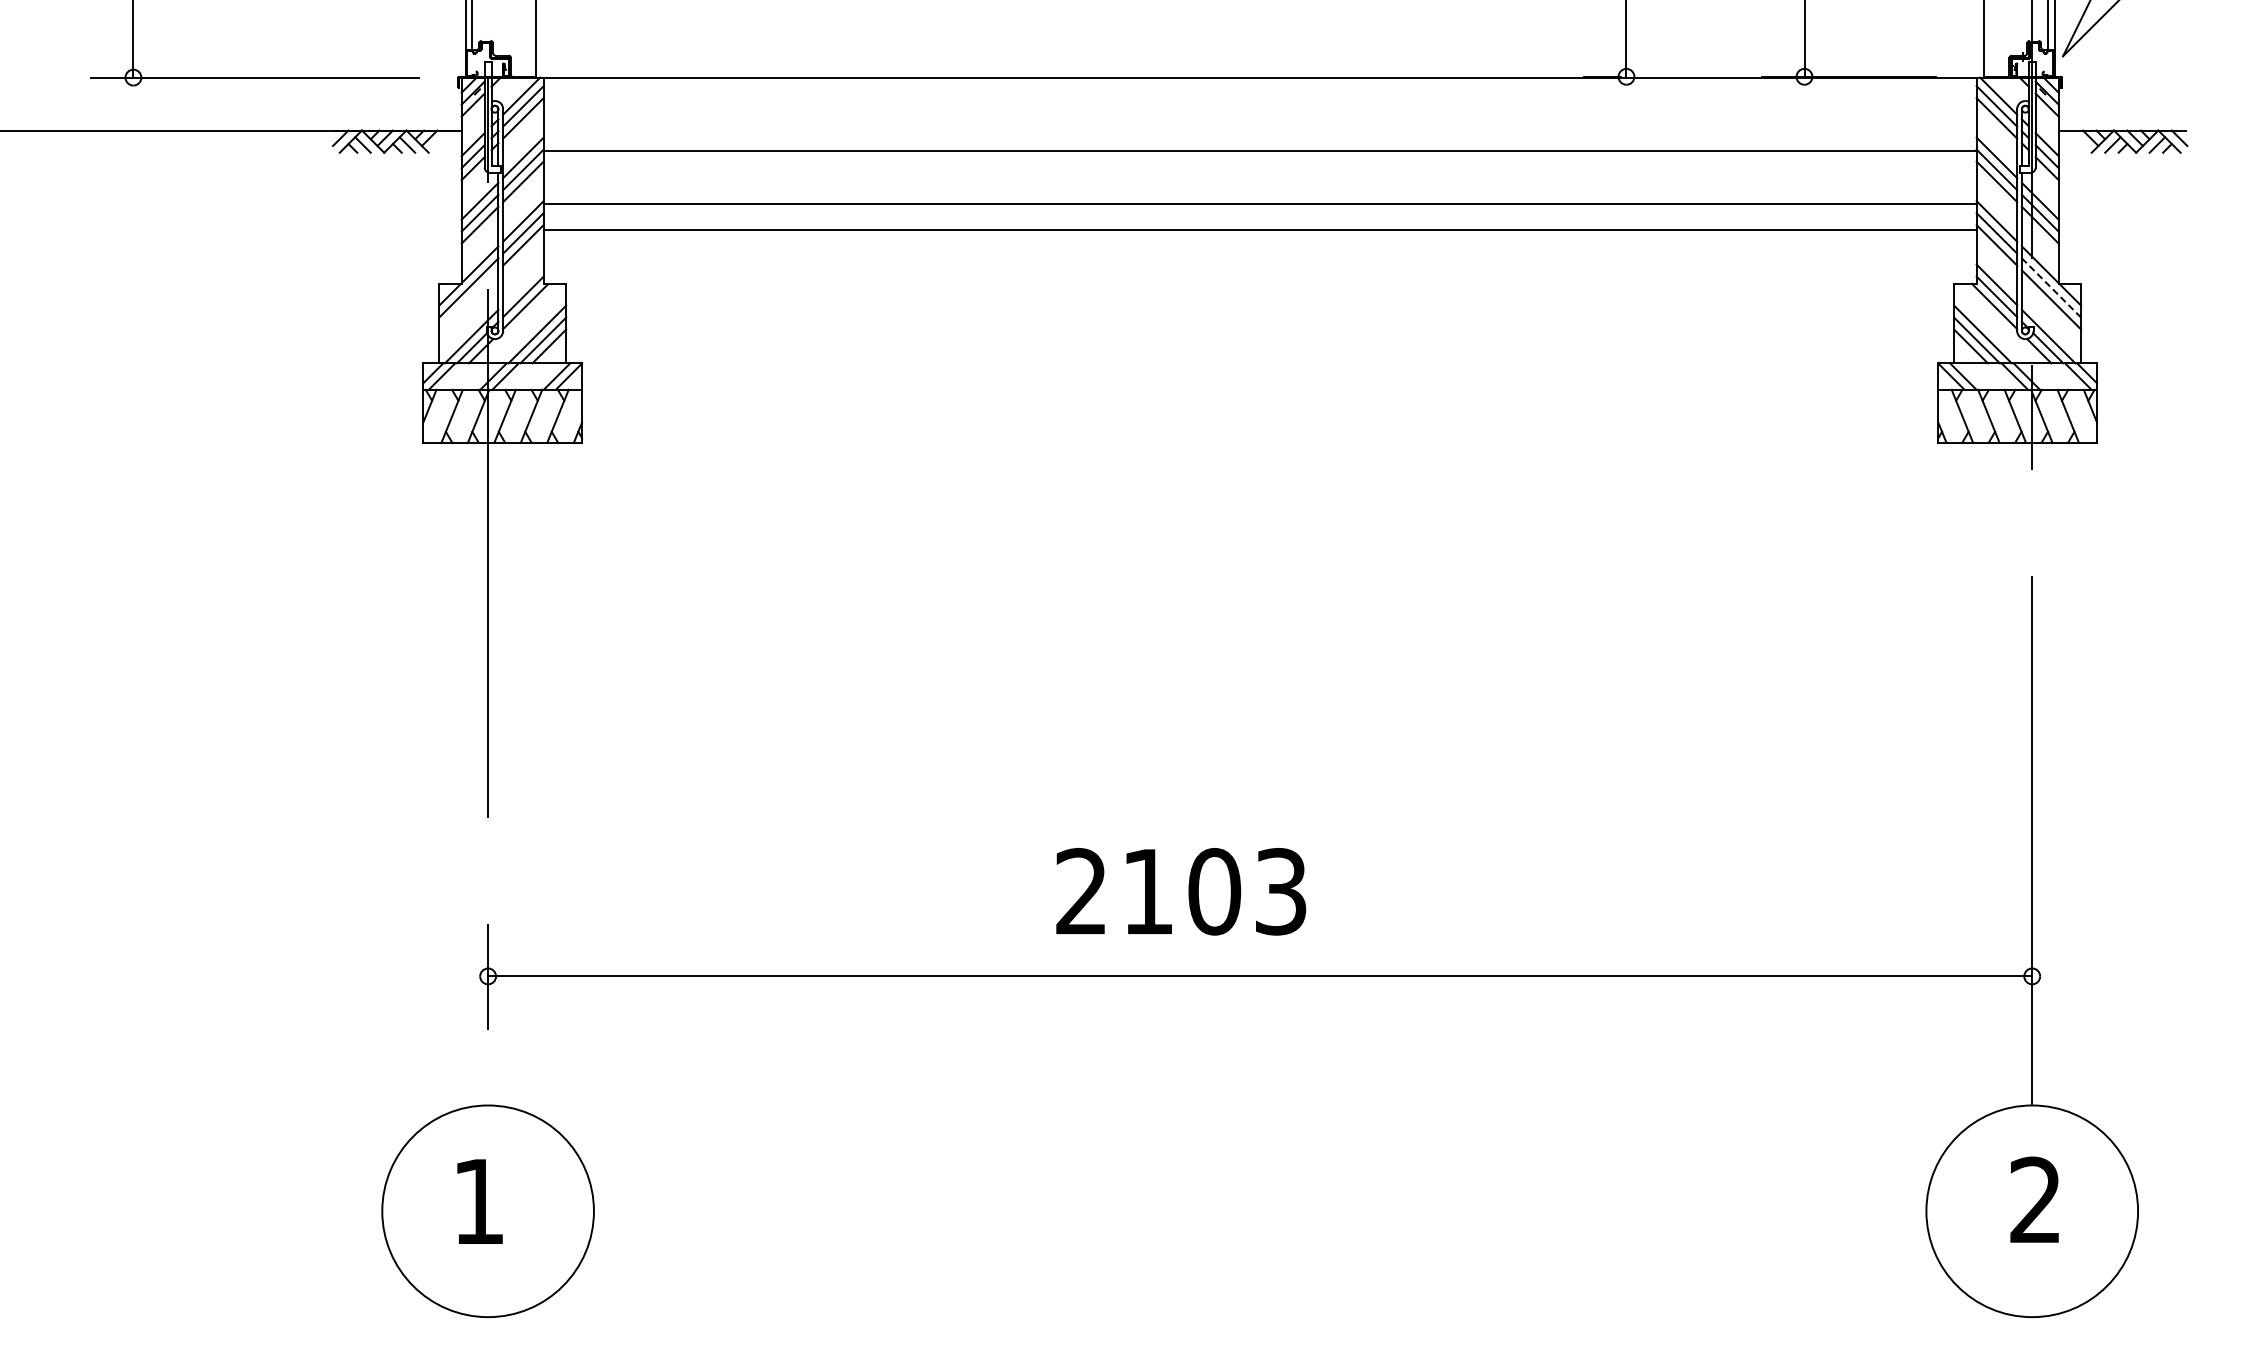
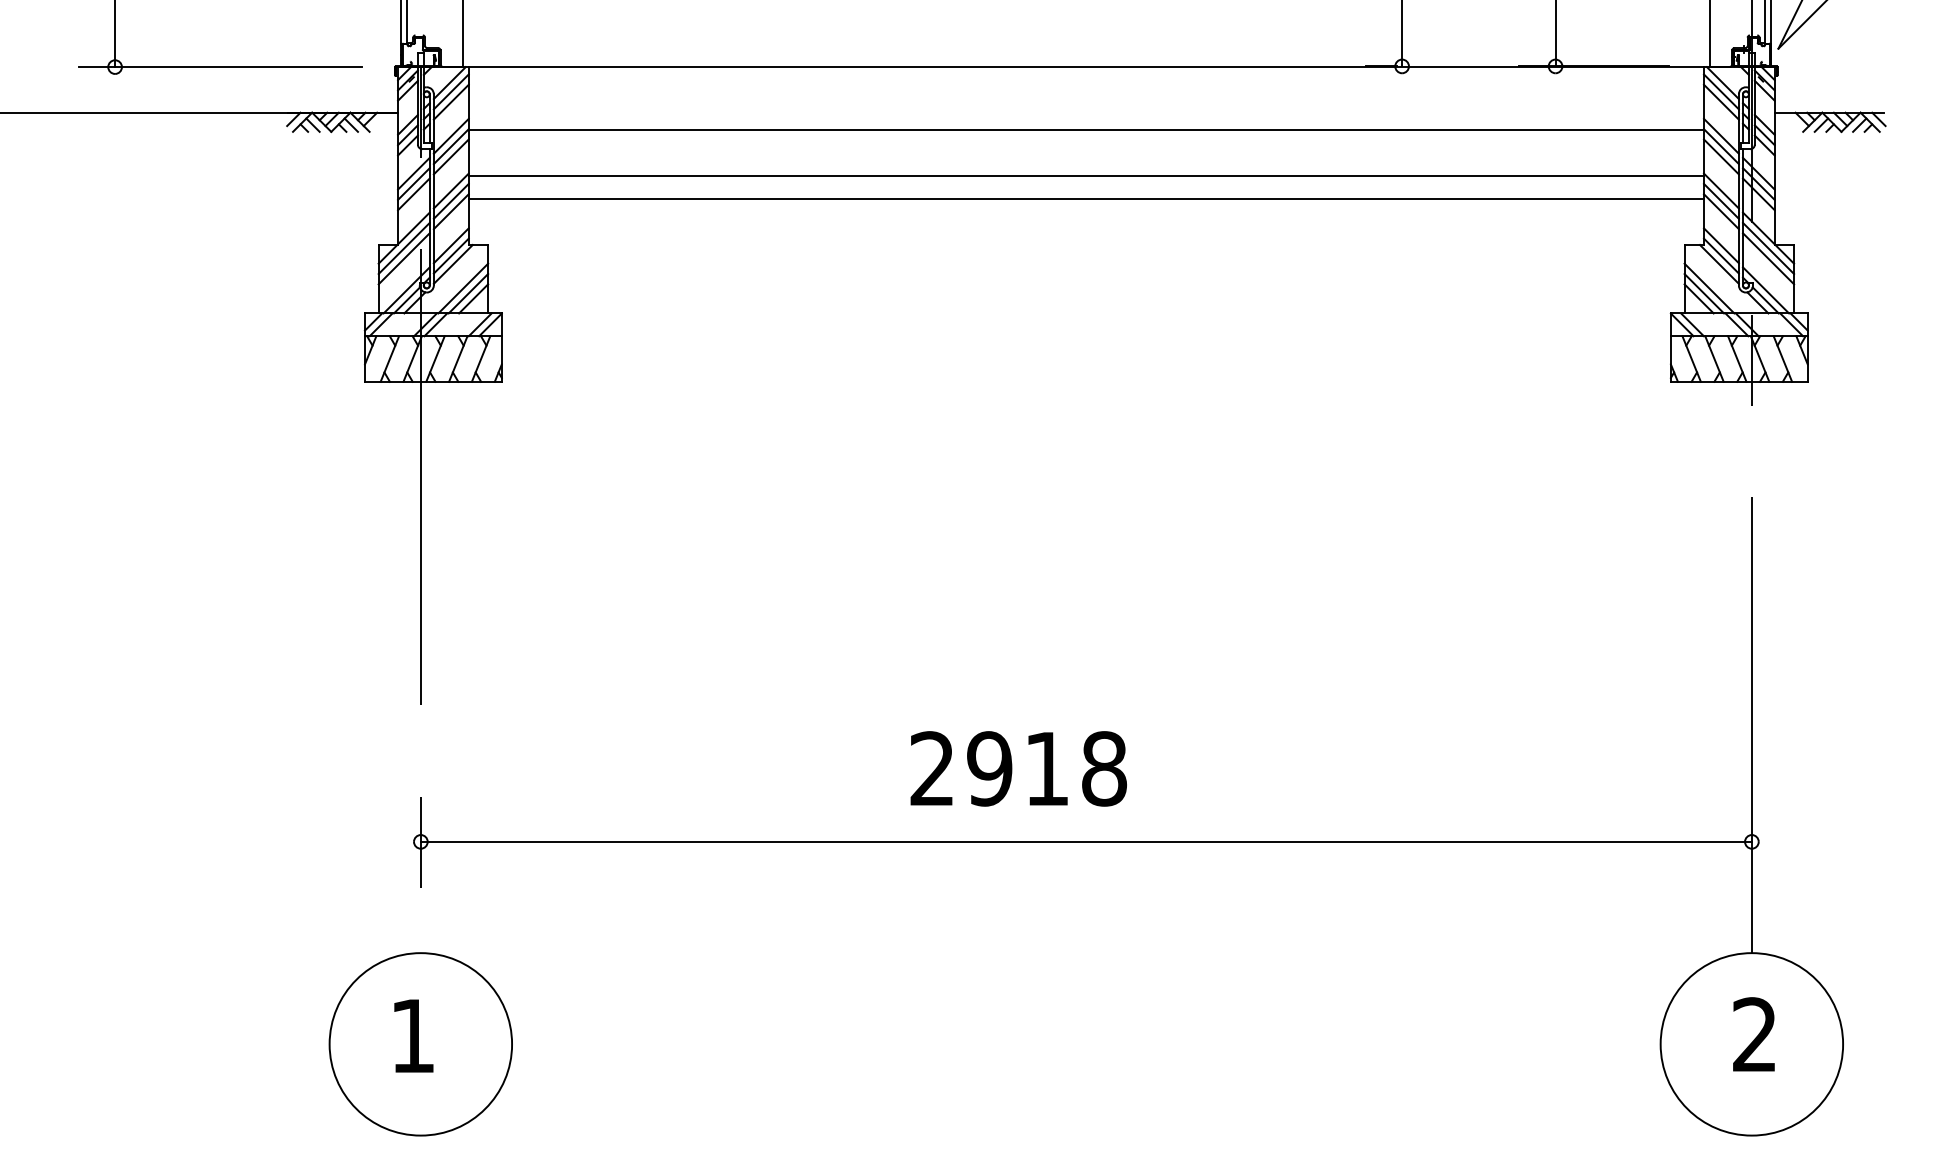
line: (523, 284) -> (451, 245), added
line: (2051, 288) -> (1768, 248), dashed -> solid
line: (468, 299) -> (403, 258), added
text: (1214, 891) -> (1046, 768), 2103 -> 2918

